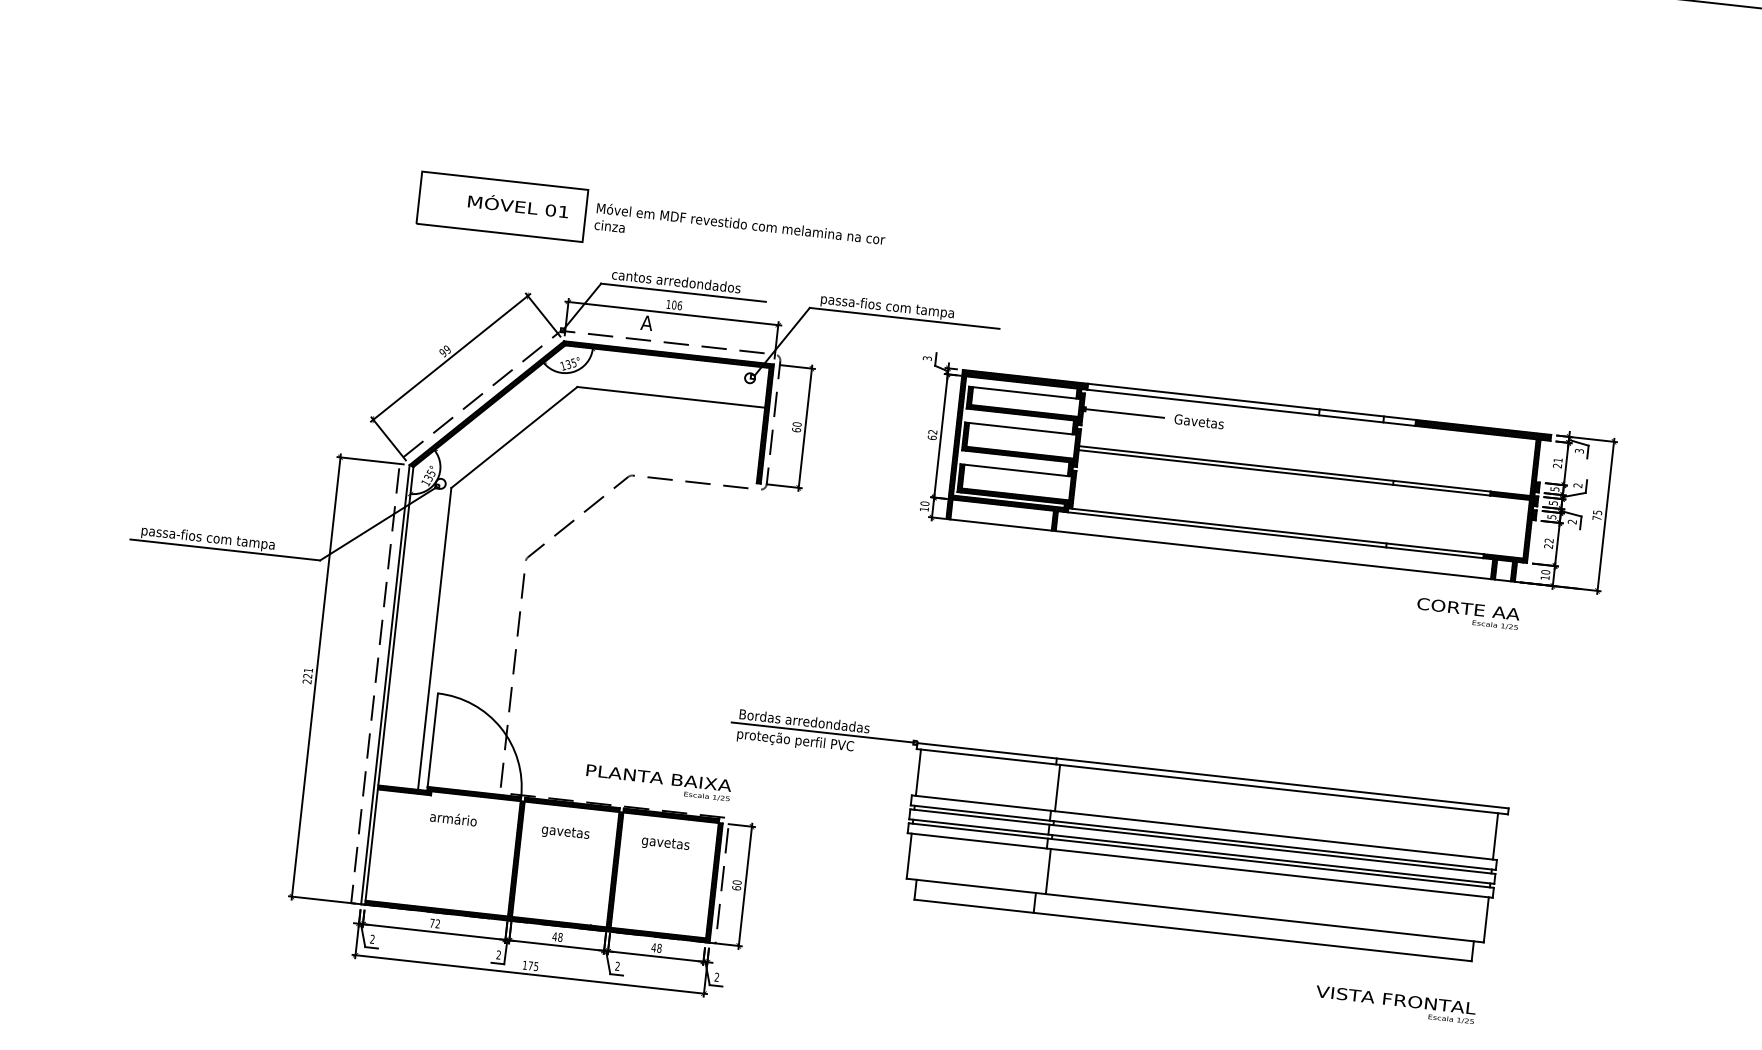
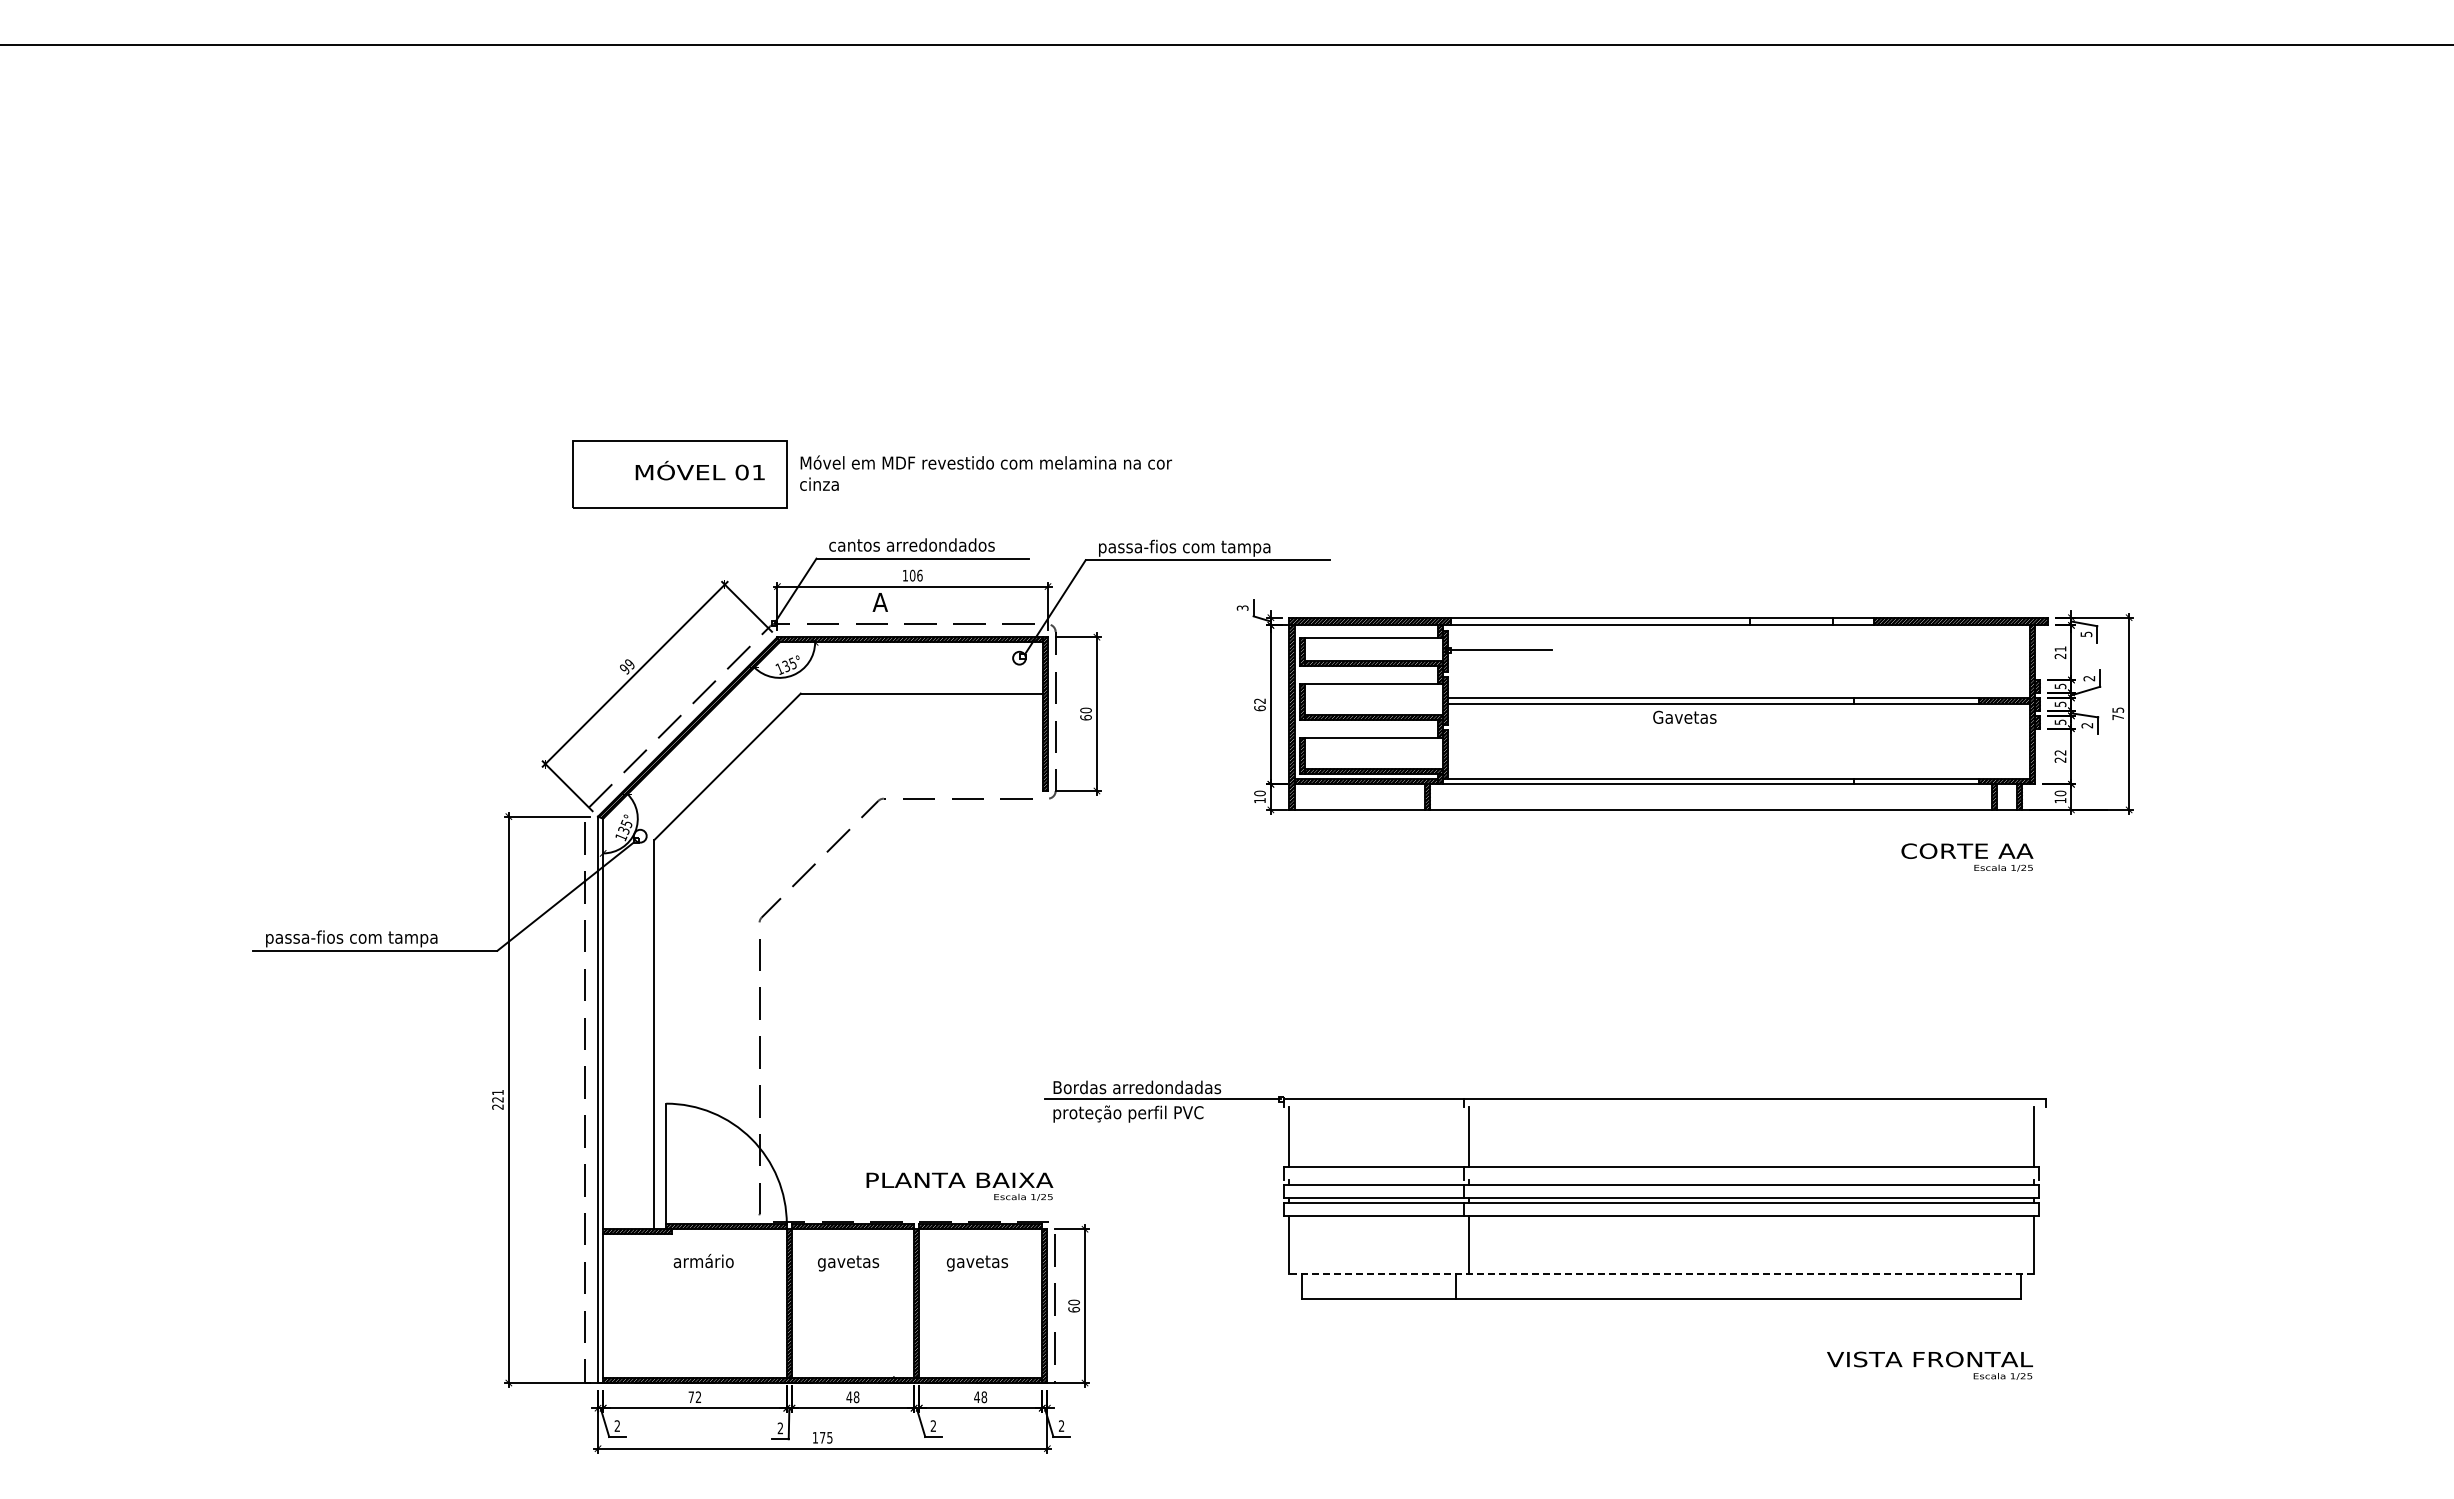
text: (1199, 420) -> (1684, 716), moved
text: (1578, 450) -> (2085, 633), 3 -> 5
line: (1212, 781) -> (1665, 1107), removed
line: (1203, 837) -> (1661, 1179), removed
line: (1195, 910) -> (1661, 1273), solid -> dashed

